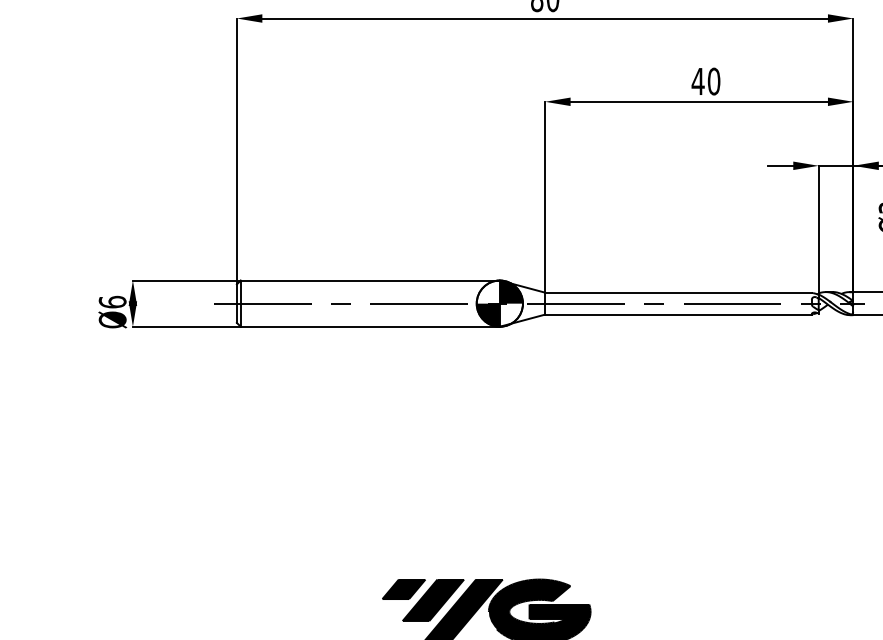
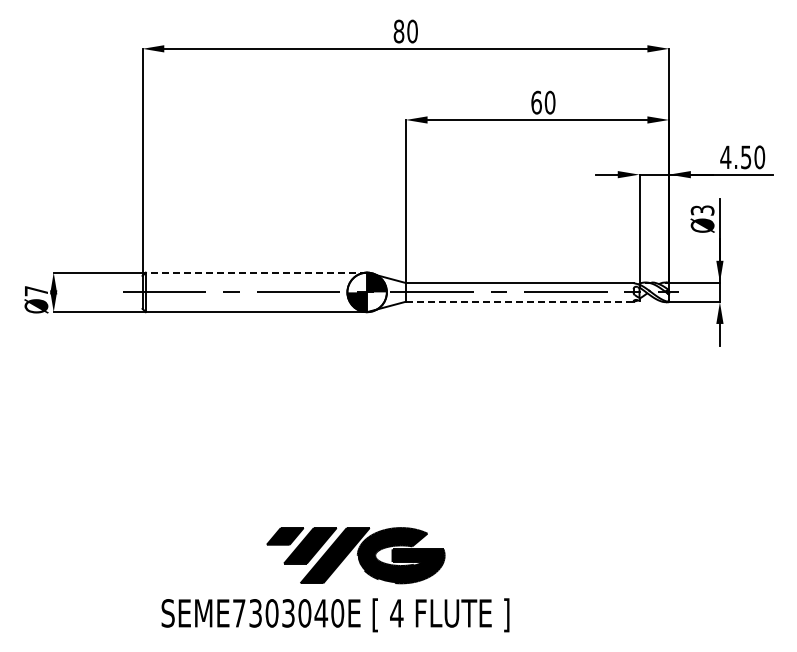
text: (698, 81) -> (536, 102), 40 -> 60
line: (370, 280) -> (256, 272), solid -> dashed
text: (112, 301) -> (36, 290), Ø6 -> Ø7
line: (678, 314) -> (519, 301), solid -> dashed

